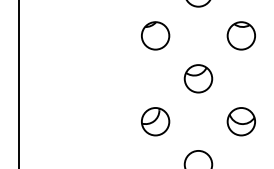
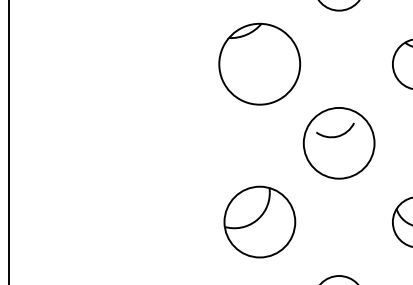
part: (155, 35) -> (260, 63), size x1.6
circle: (198, 78) -> (339, 142), size x1.4
part: (155, 121) -> (260, 221), size x1.4

